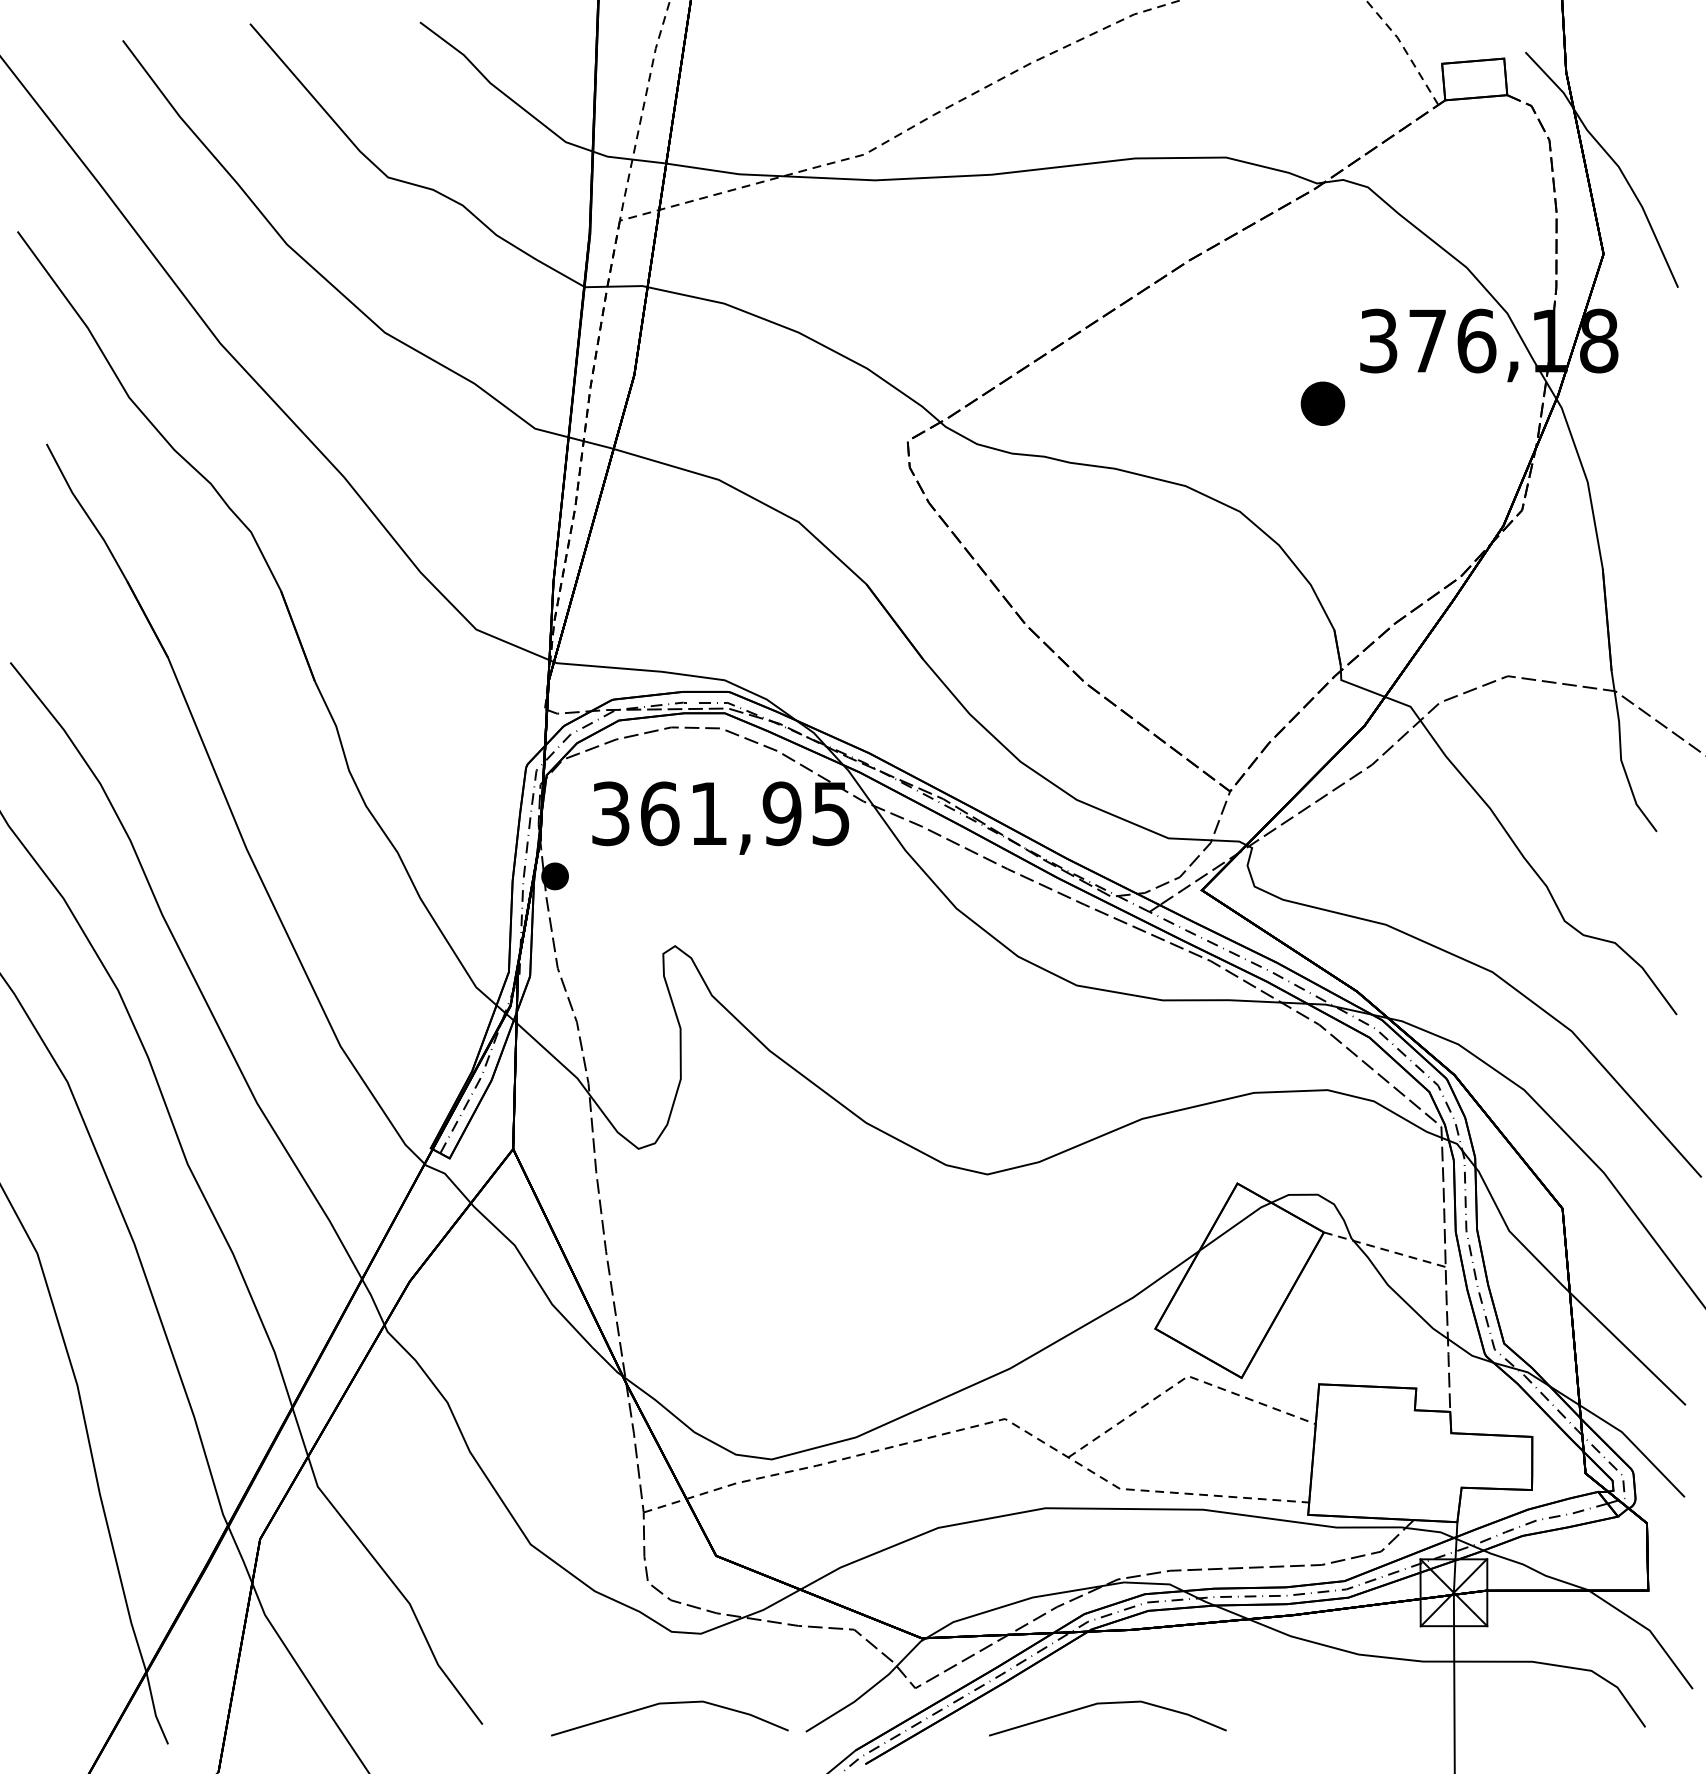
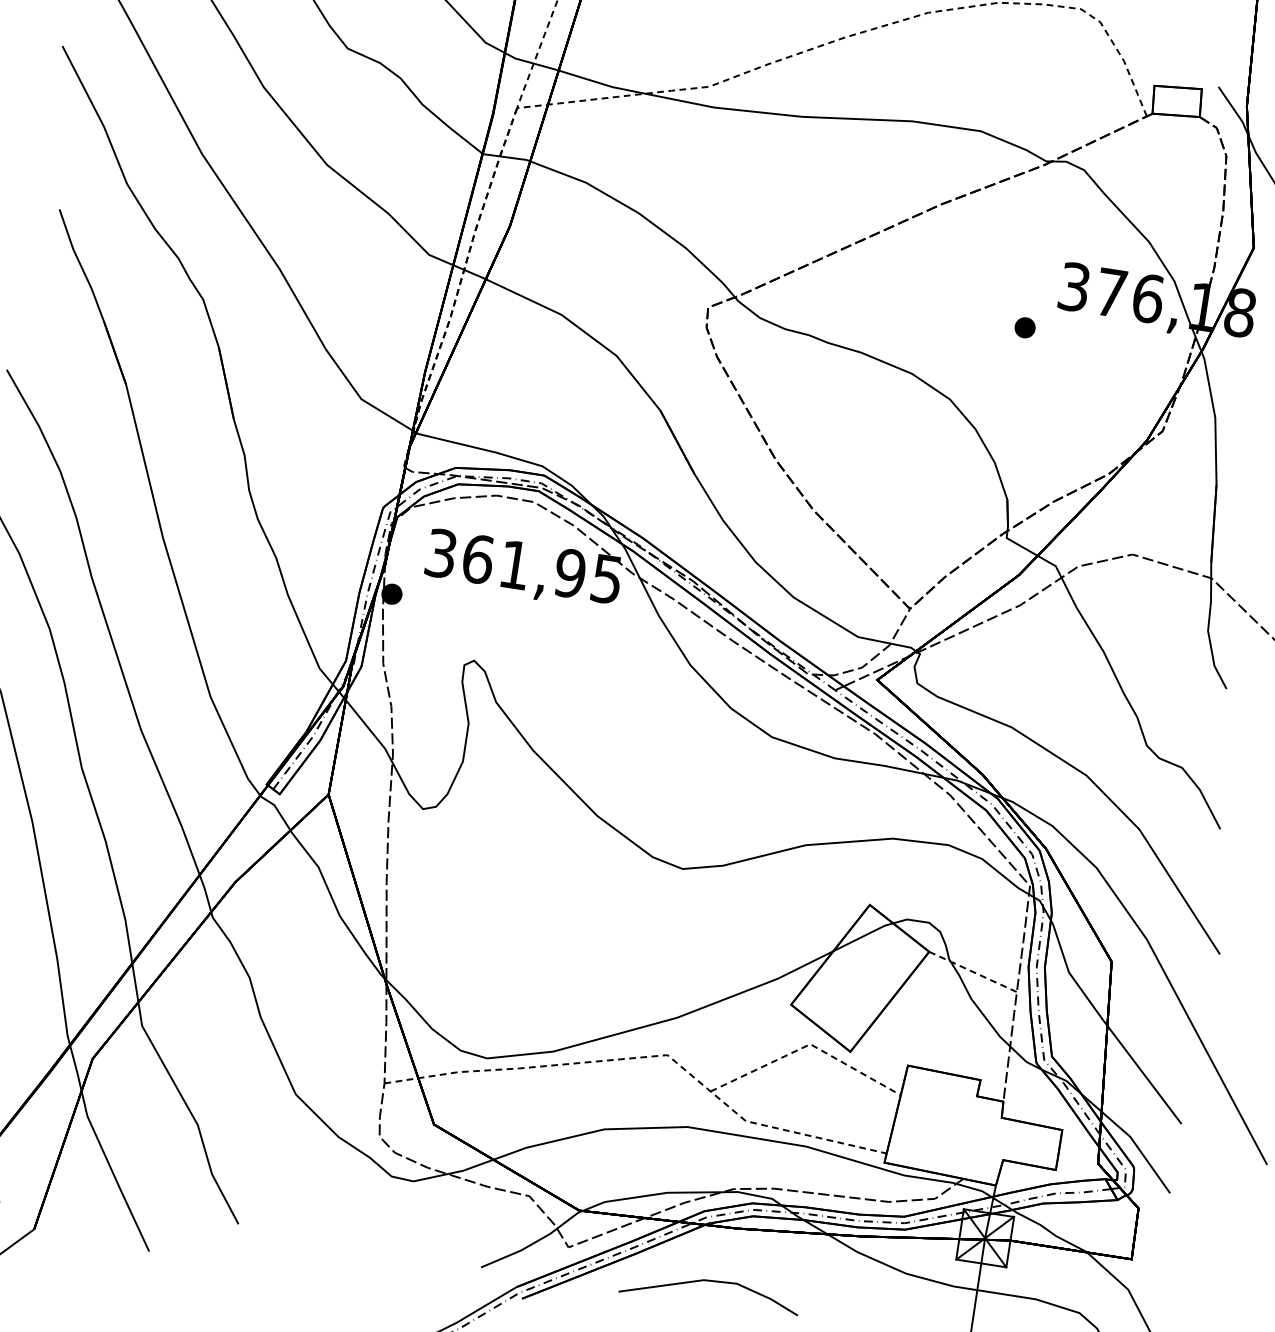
part: (1322, 403) -> (1024, 327), size x0.62
line: (667, 1704) -> (380, 1230), removed

